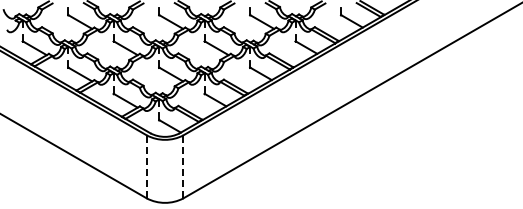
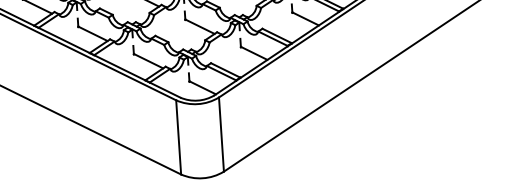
line: (146, 166) -> (178, 136), dashed -> solid
line: (183, 166) -> (221, 134), dashed -> solid

